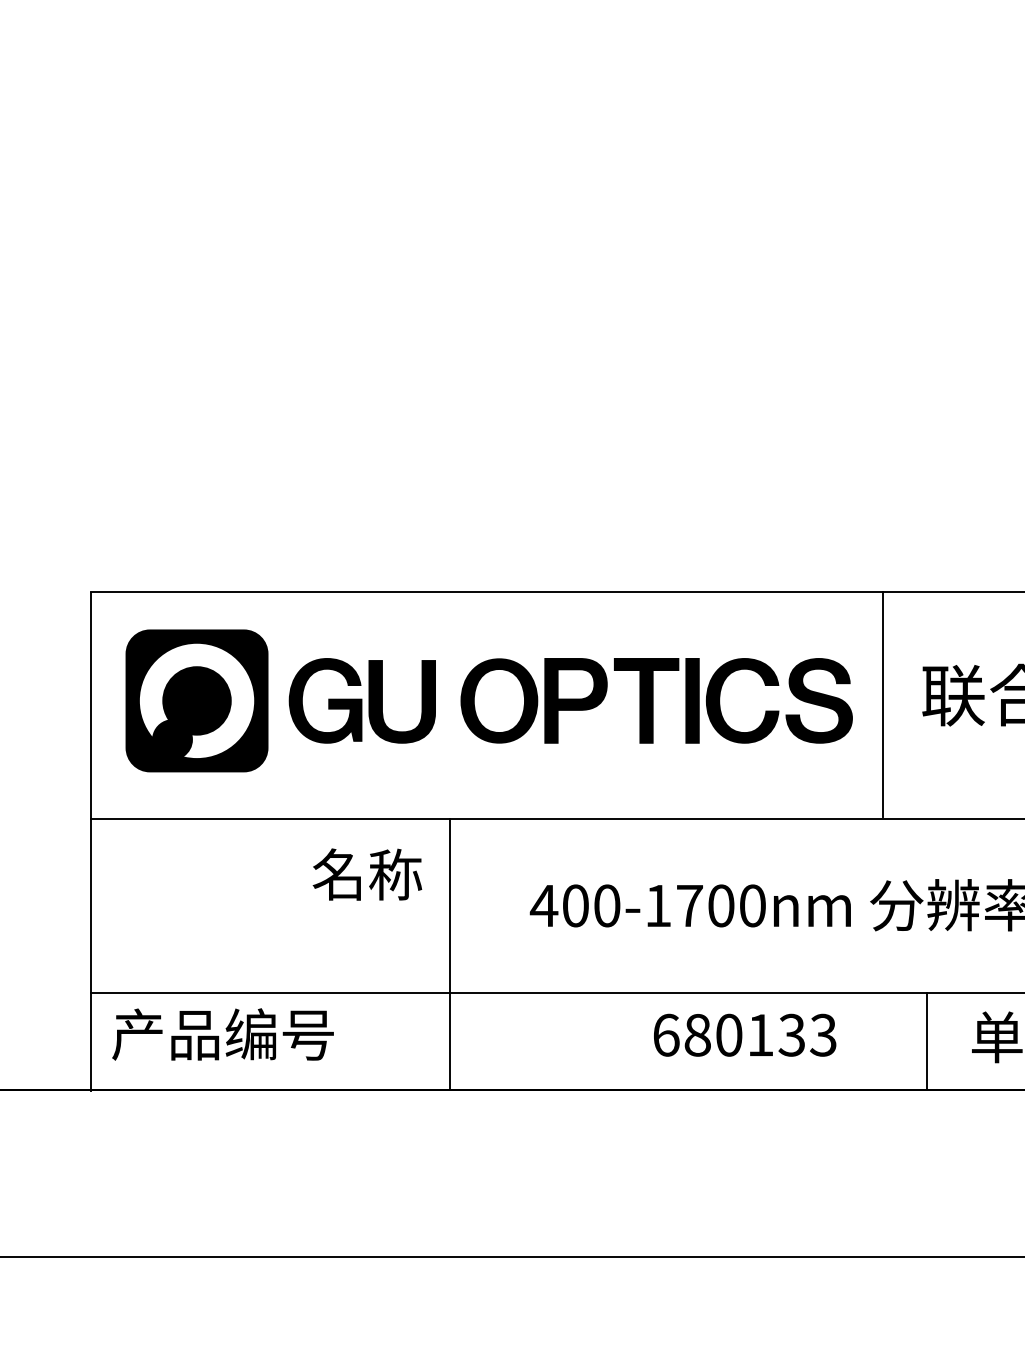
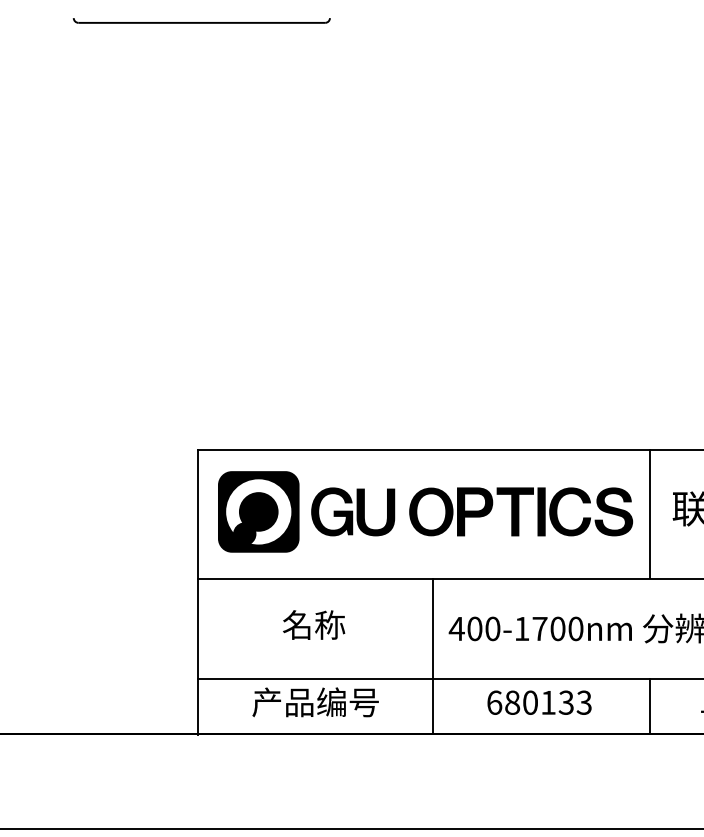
text: (368, 873) -> (314, 624), moved
line: (450, 954) -> (433, 656), moved
text: (222, 1034) -> (315, 702), moved
text: (744, 1034) -> (539, 702), moved
line: (927, 1041) -> (650, 706), moved

